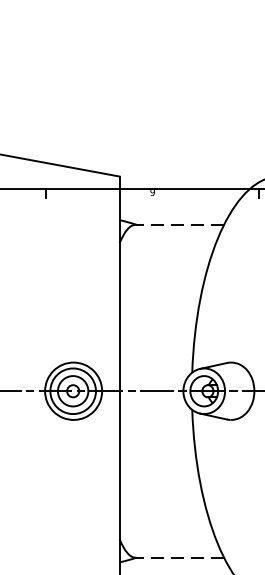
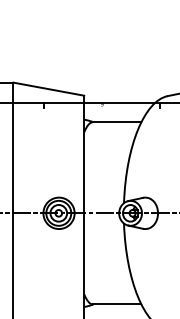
line: (178, 225) -> (116, 122), dashed -> solid
line: (178, 557) -> (116, 304), dashed -> solid

